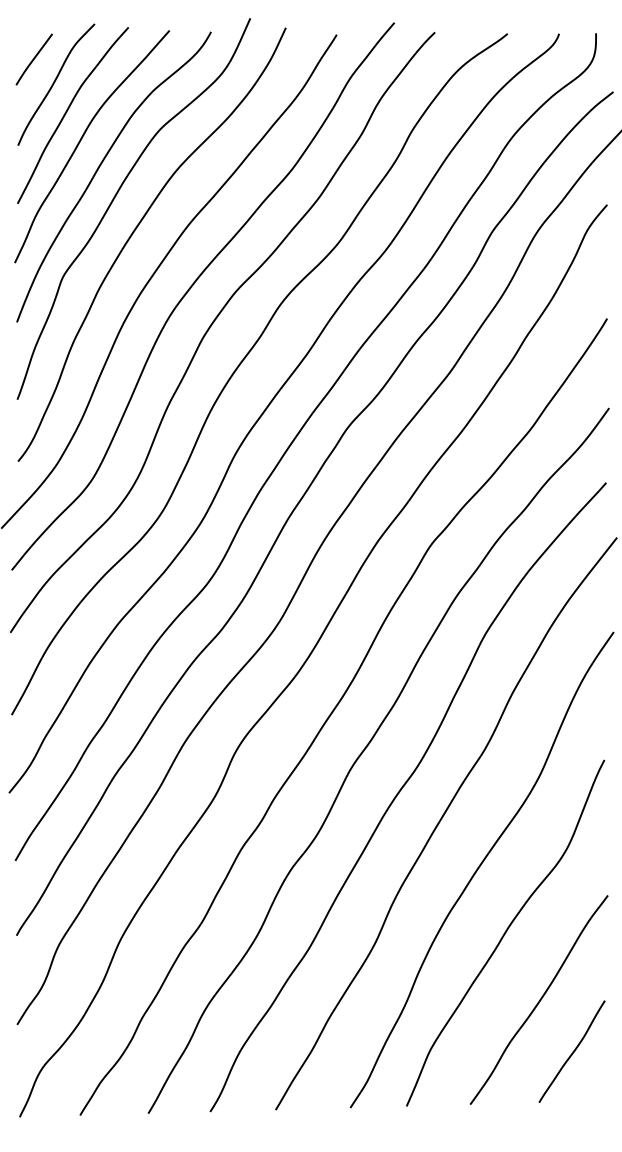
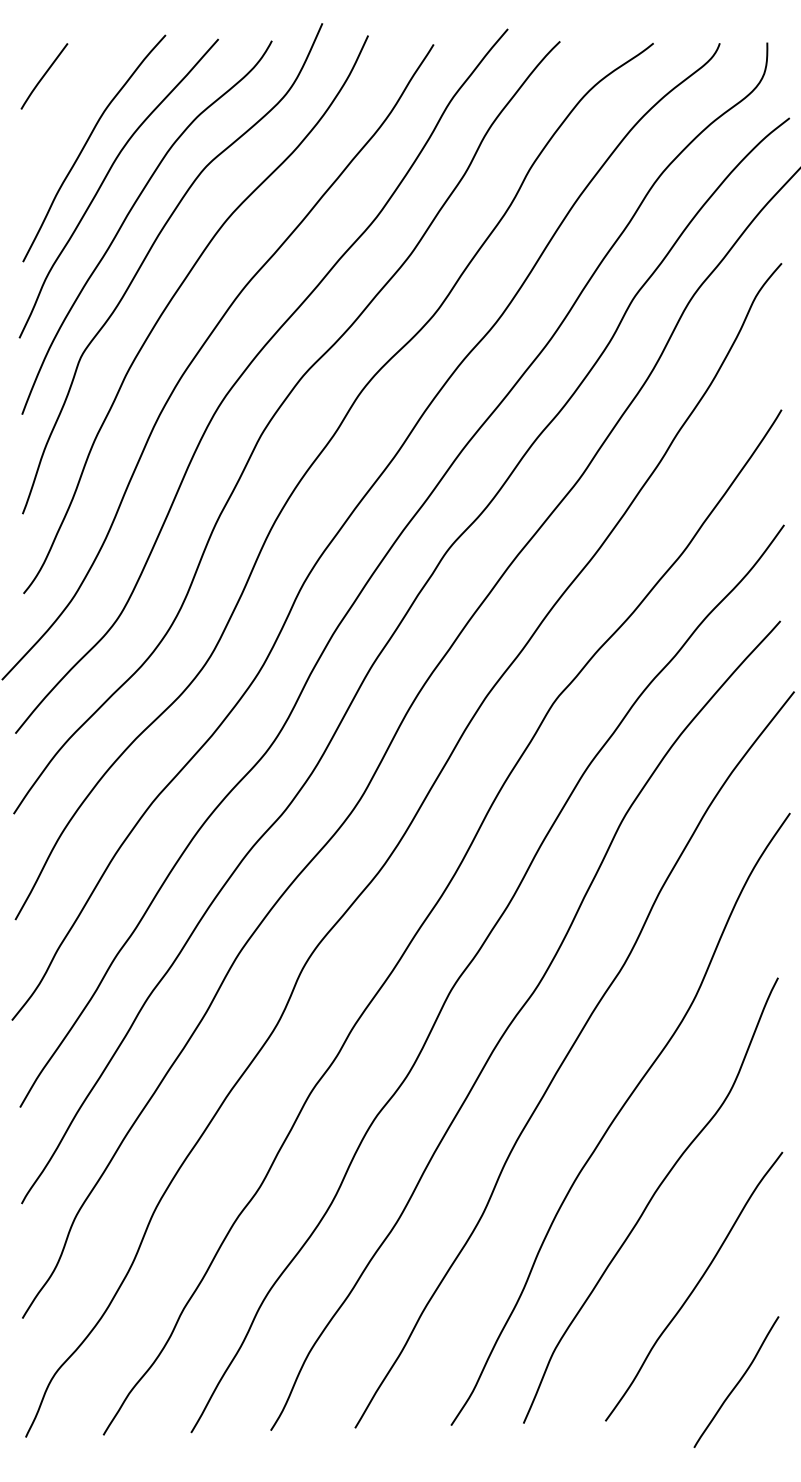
curve: (54, 83) -> (70, 107), removed
curve: (572, 1051) -> (737, 1382), moved

